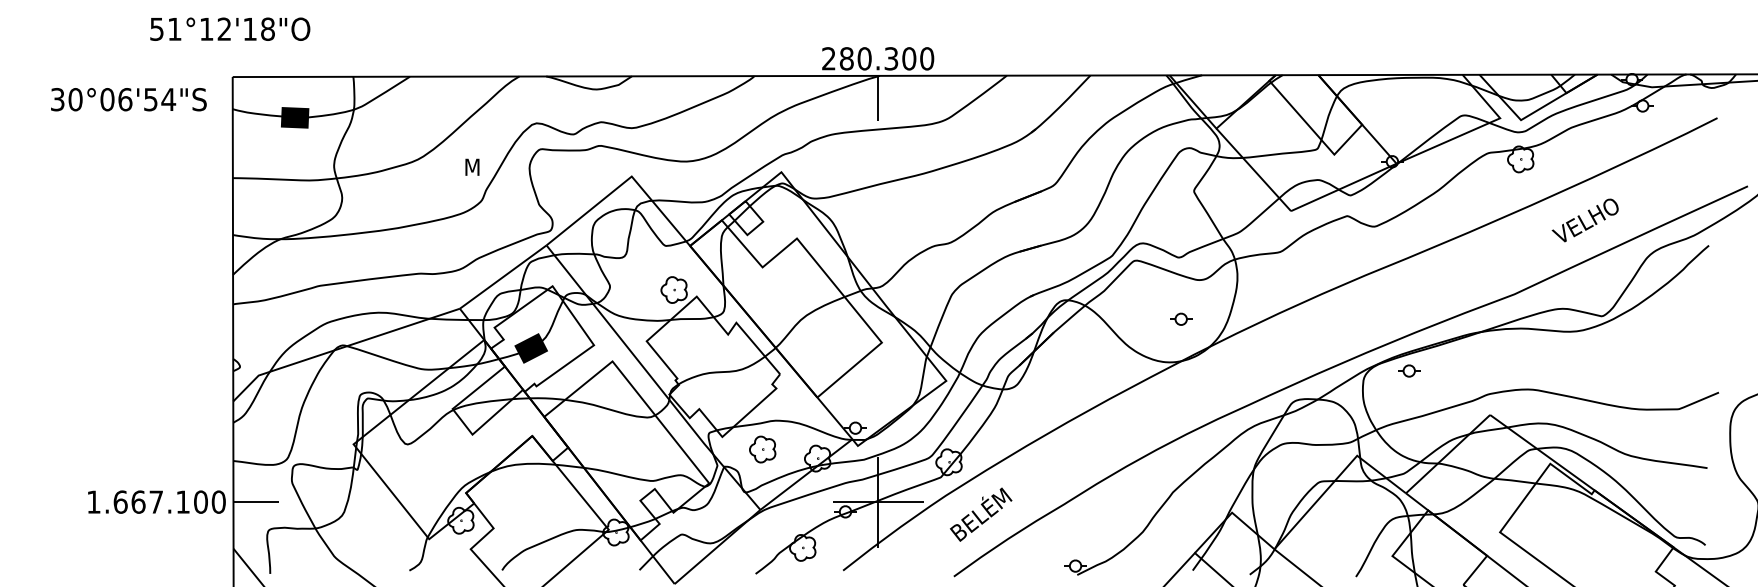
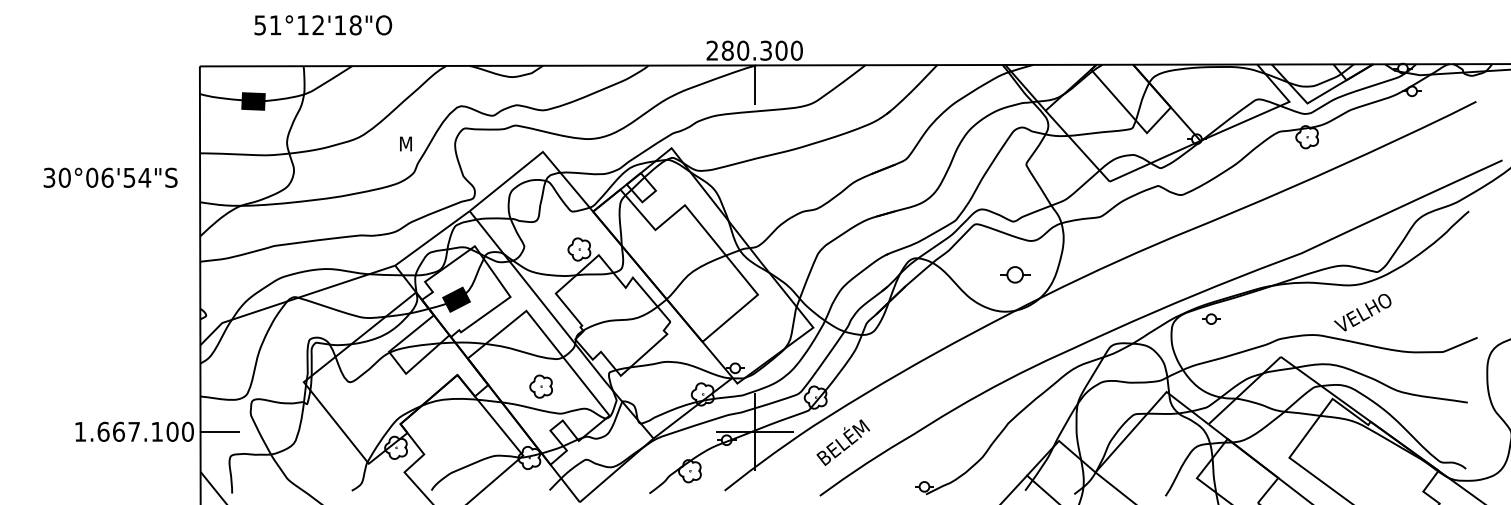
text: (230, 28) -> (323, 24), moved
text: (128, 99) -> (110, 177), moved
text: (1584, 220) -> (1362, 312), moved
part: (1181, 318) -> (1015, 273), size x1.6
part: (762, 449) -> (541, 386), moved

